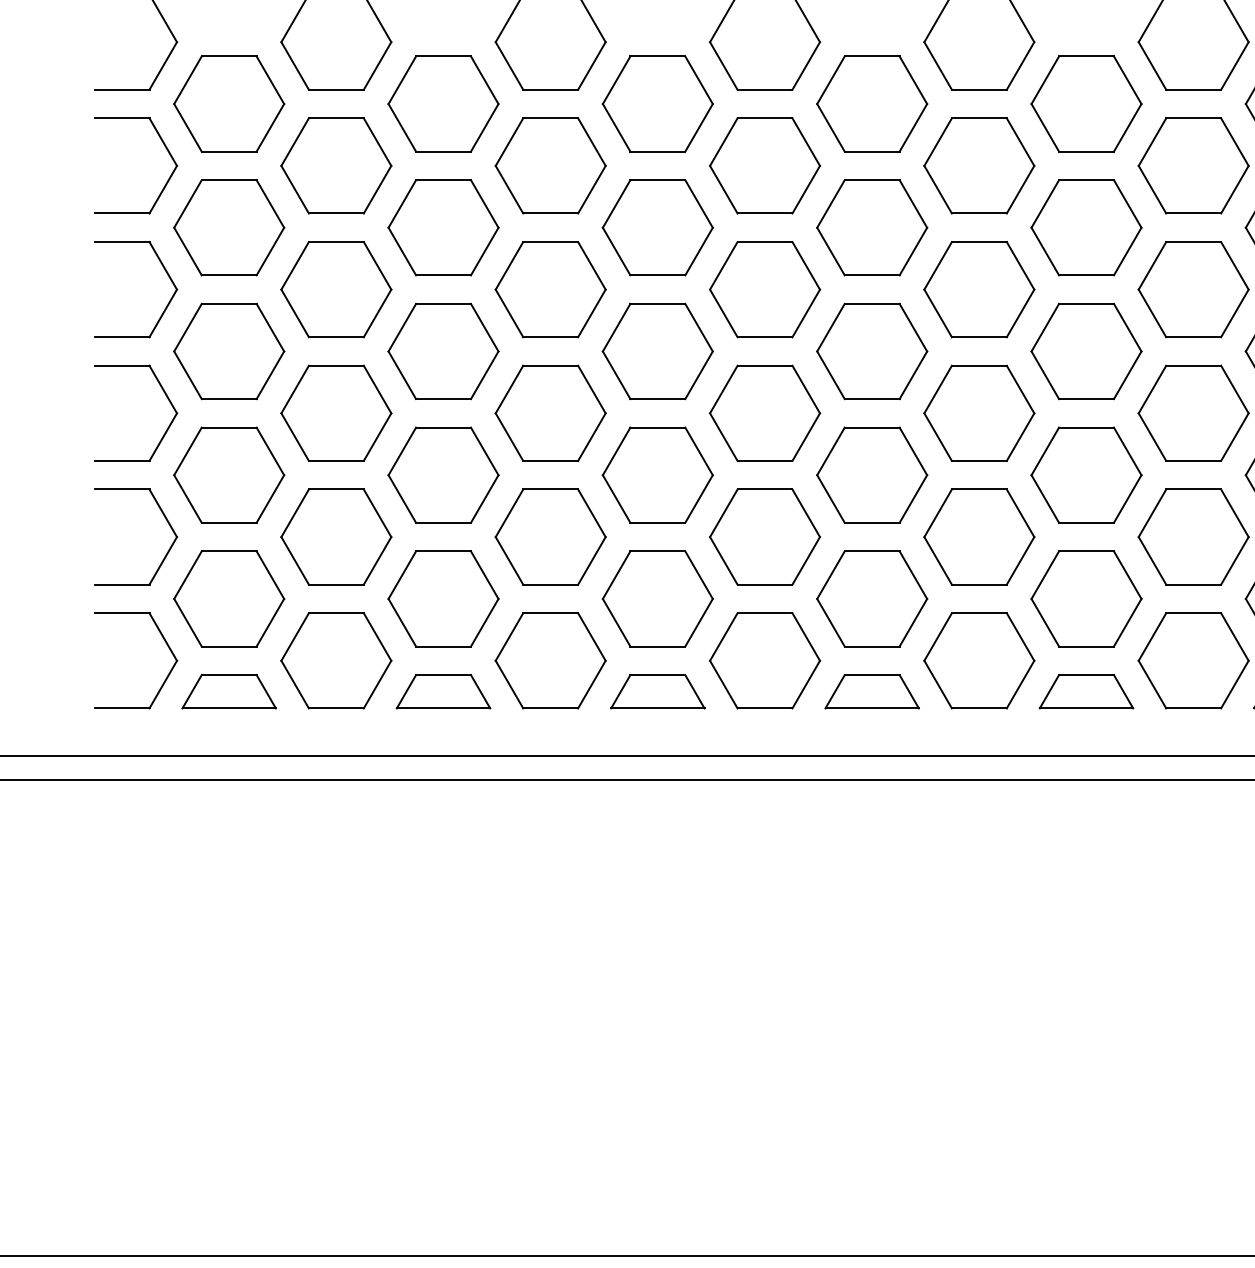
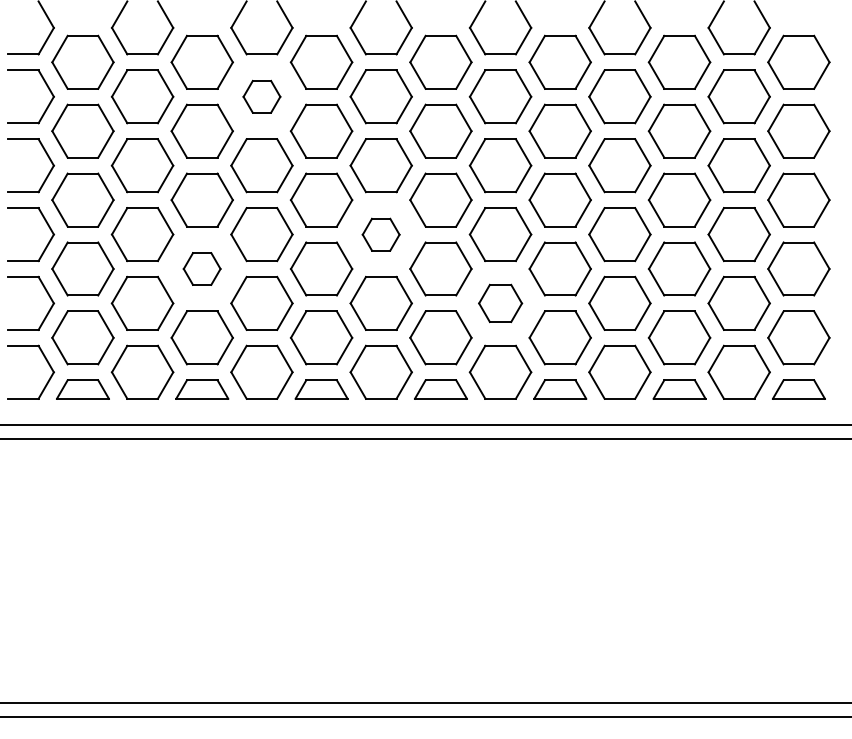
part: (549, 165) -> (261, 96), size x0.6
part: (763, 413) -> (380, 234), size x0.6
part: (442, 474) -> (201, 268), size x0.6
part: (979, 537) -> (500, 303), size x0.7

